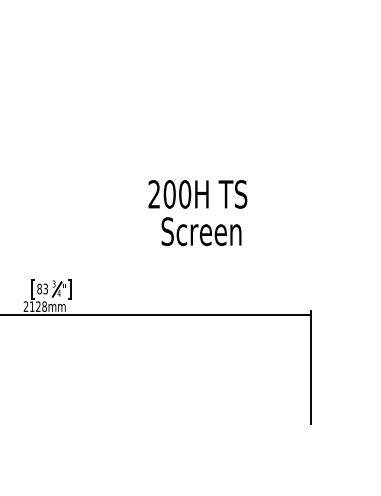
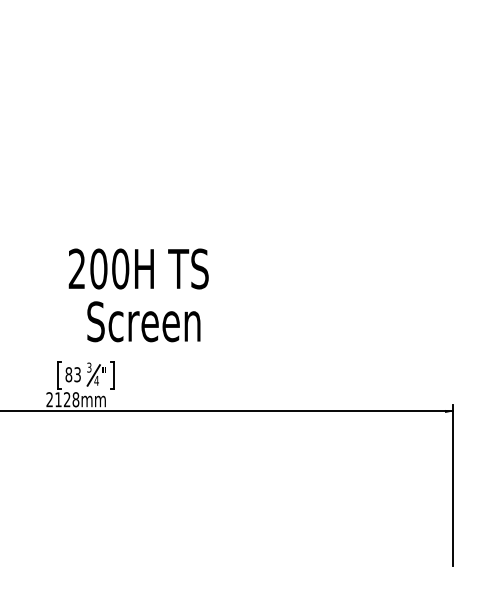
text: (197, 213) -> (138, 296), moved

